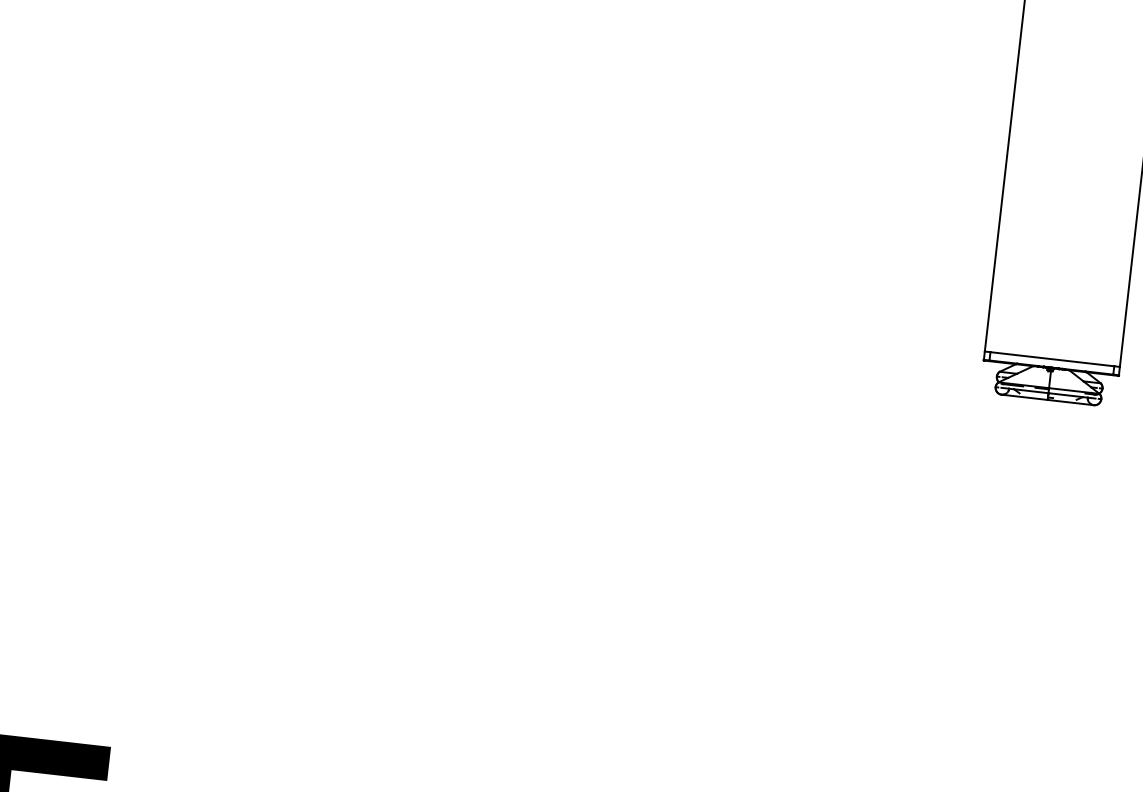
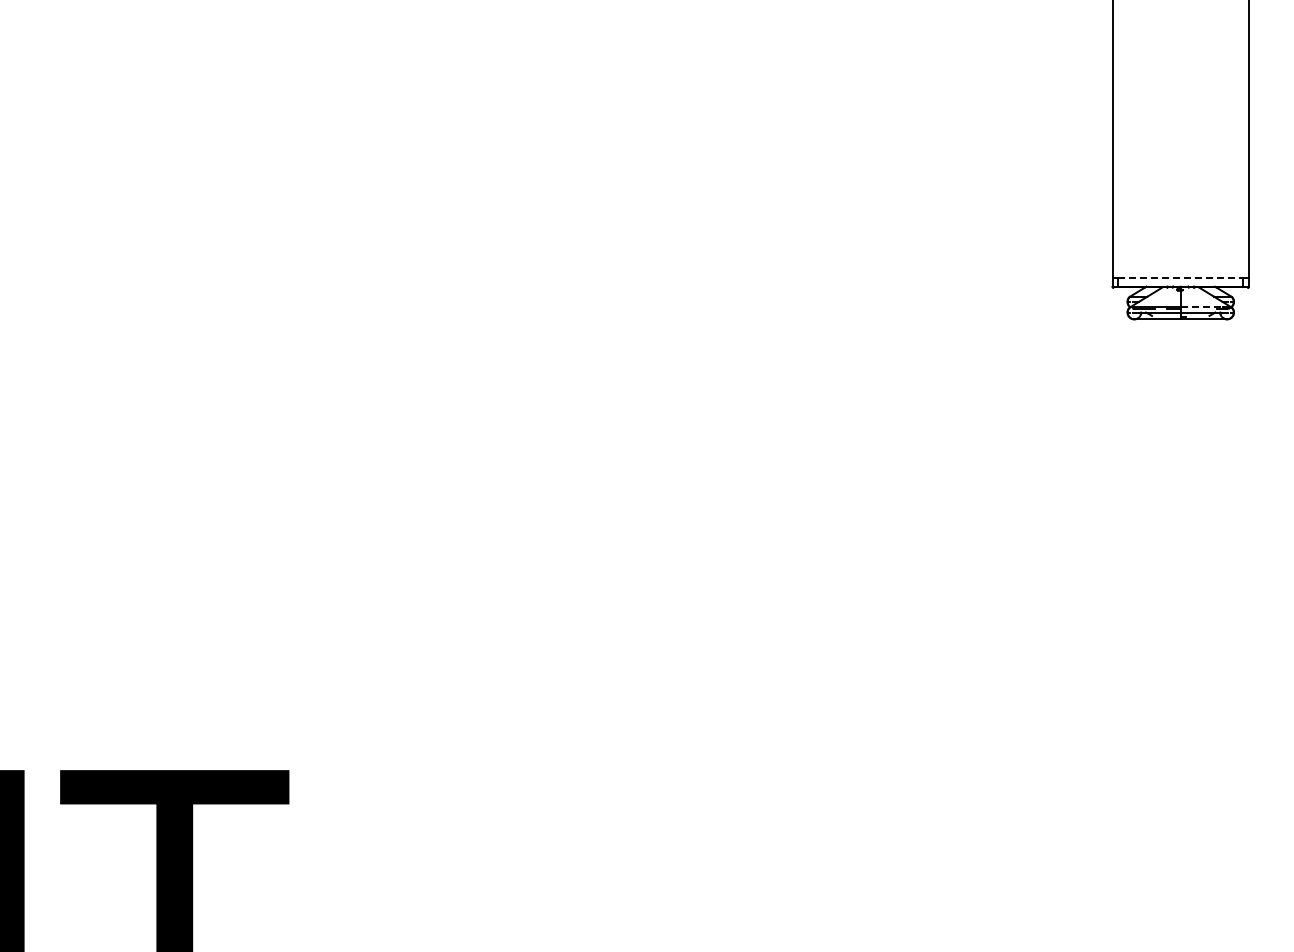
line: (1053, 359) -> (1181, 278), solid -> dashed
line: (1070, 390) -> (1202, 307), solid -> dashed

